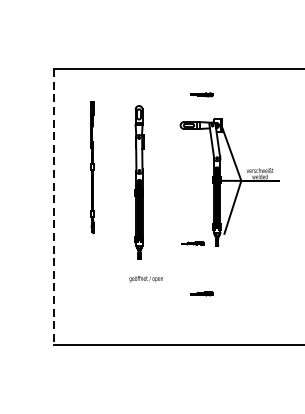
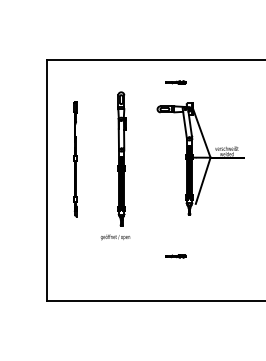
line: (91, 168) -> (74, 159), moved
line: (53, 207) -> (46, 180), dashed -> solid
line: (192, 243) -> (167, 212), removed
text: (146, 279) -> (115, 237), moved

